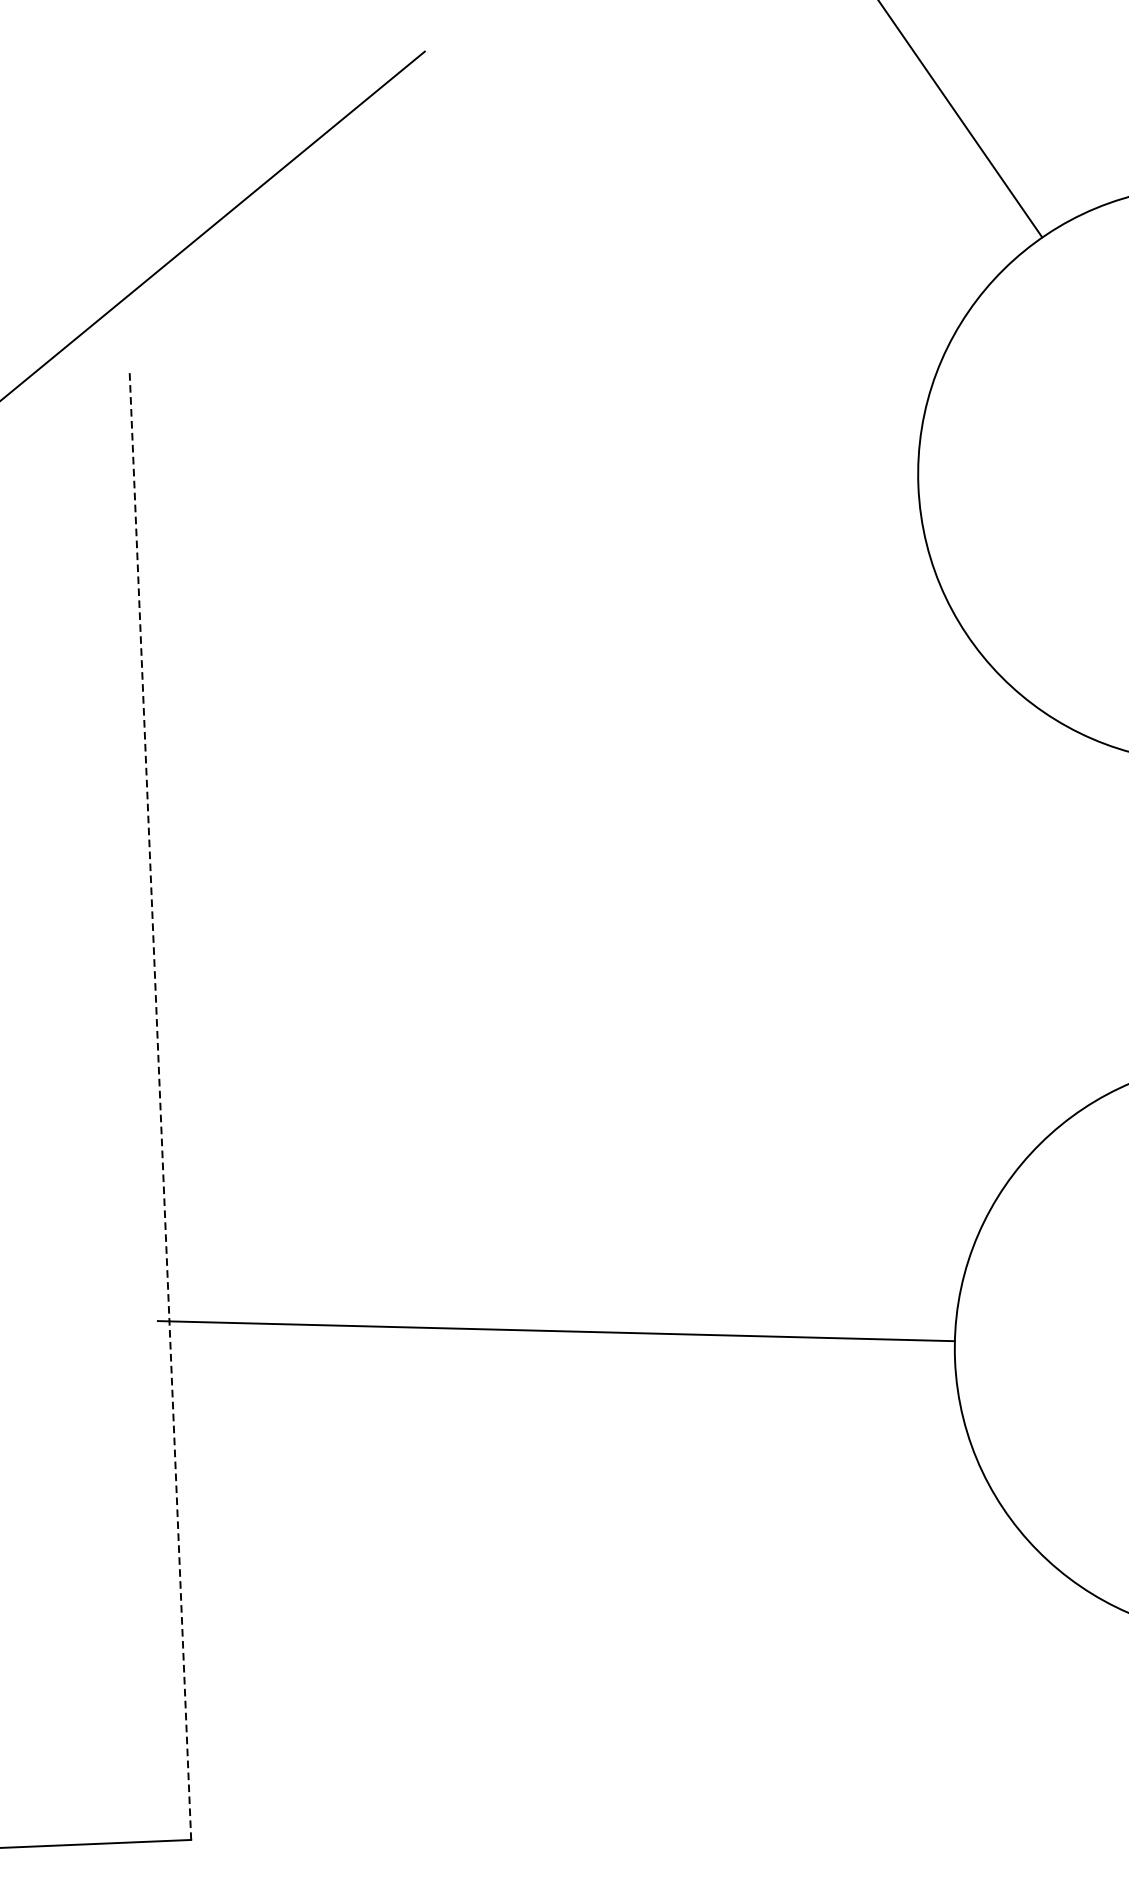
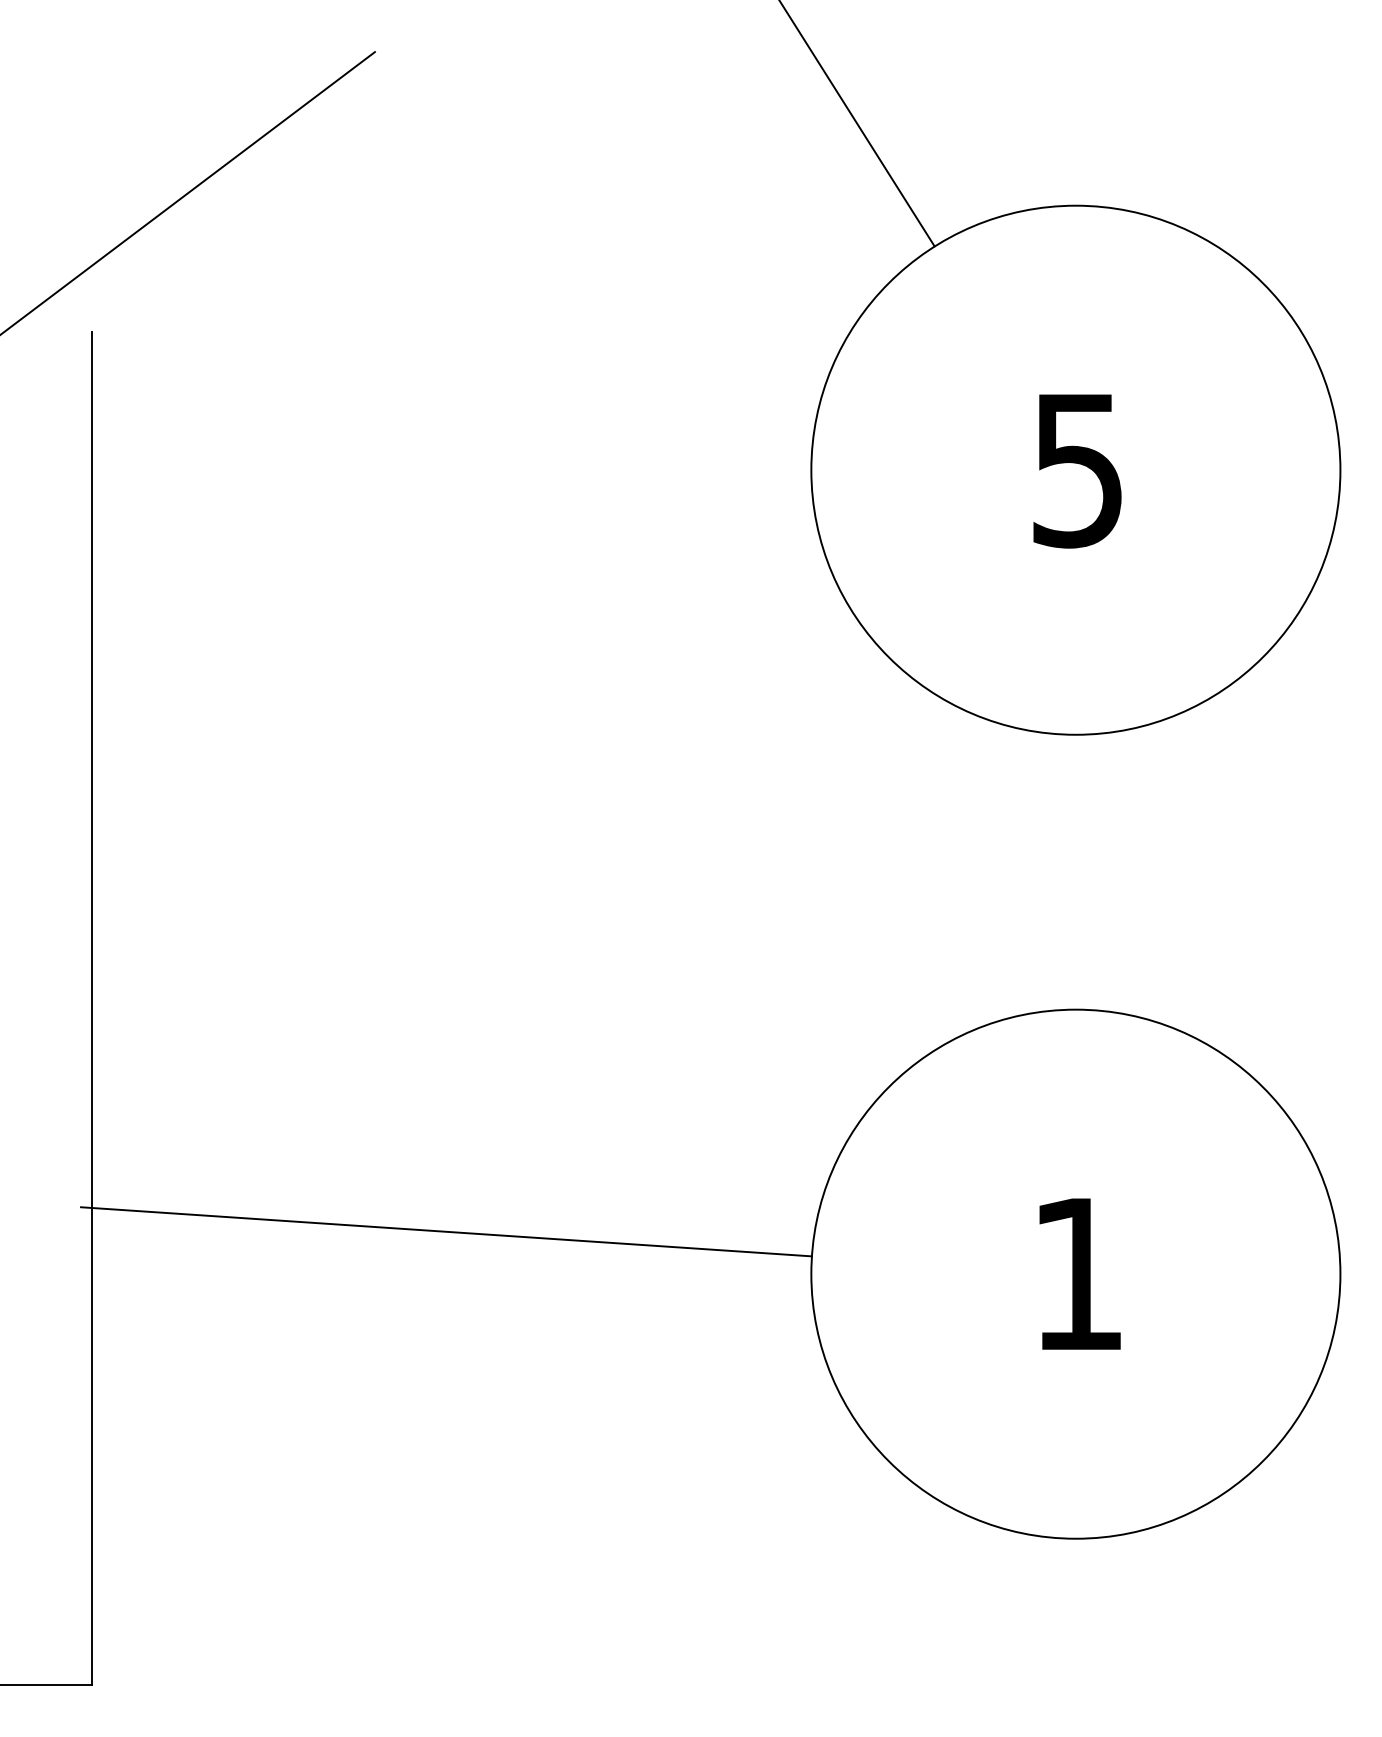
line: (160, 1103) -> (91, 1007), dashed -> solid

